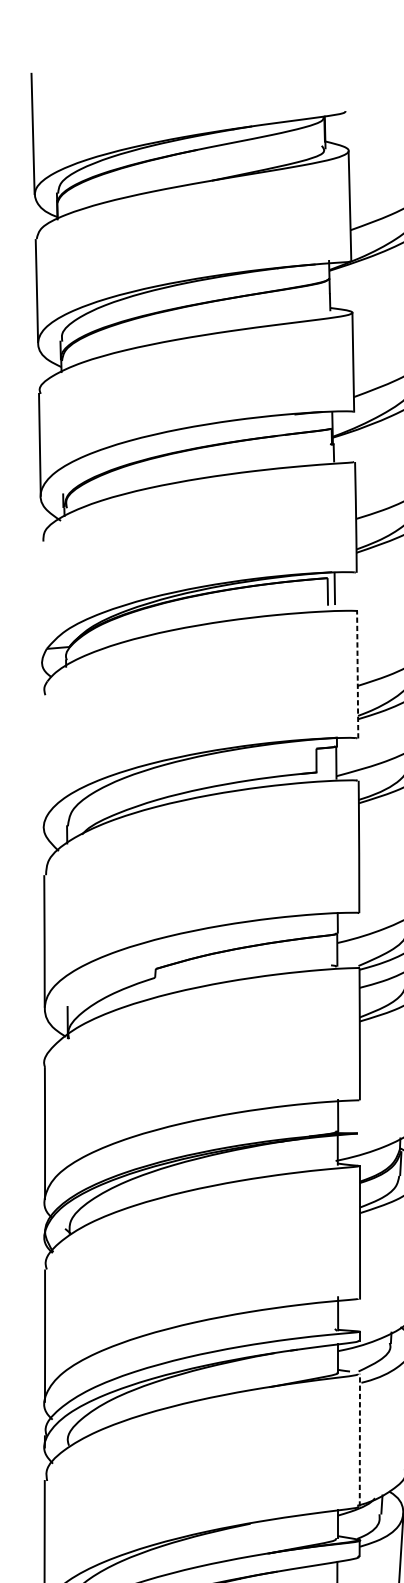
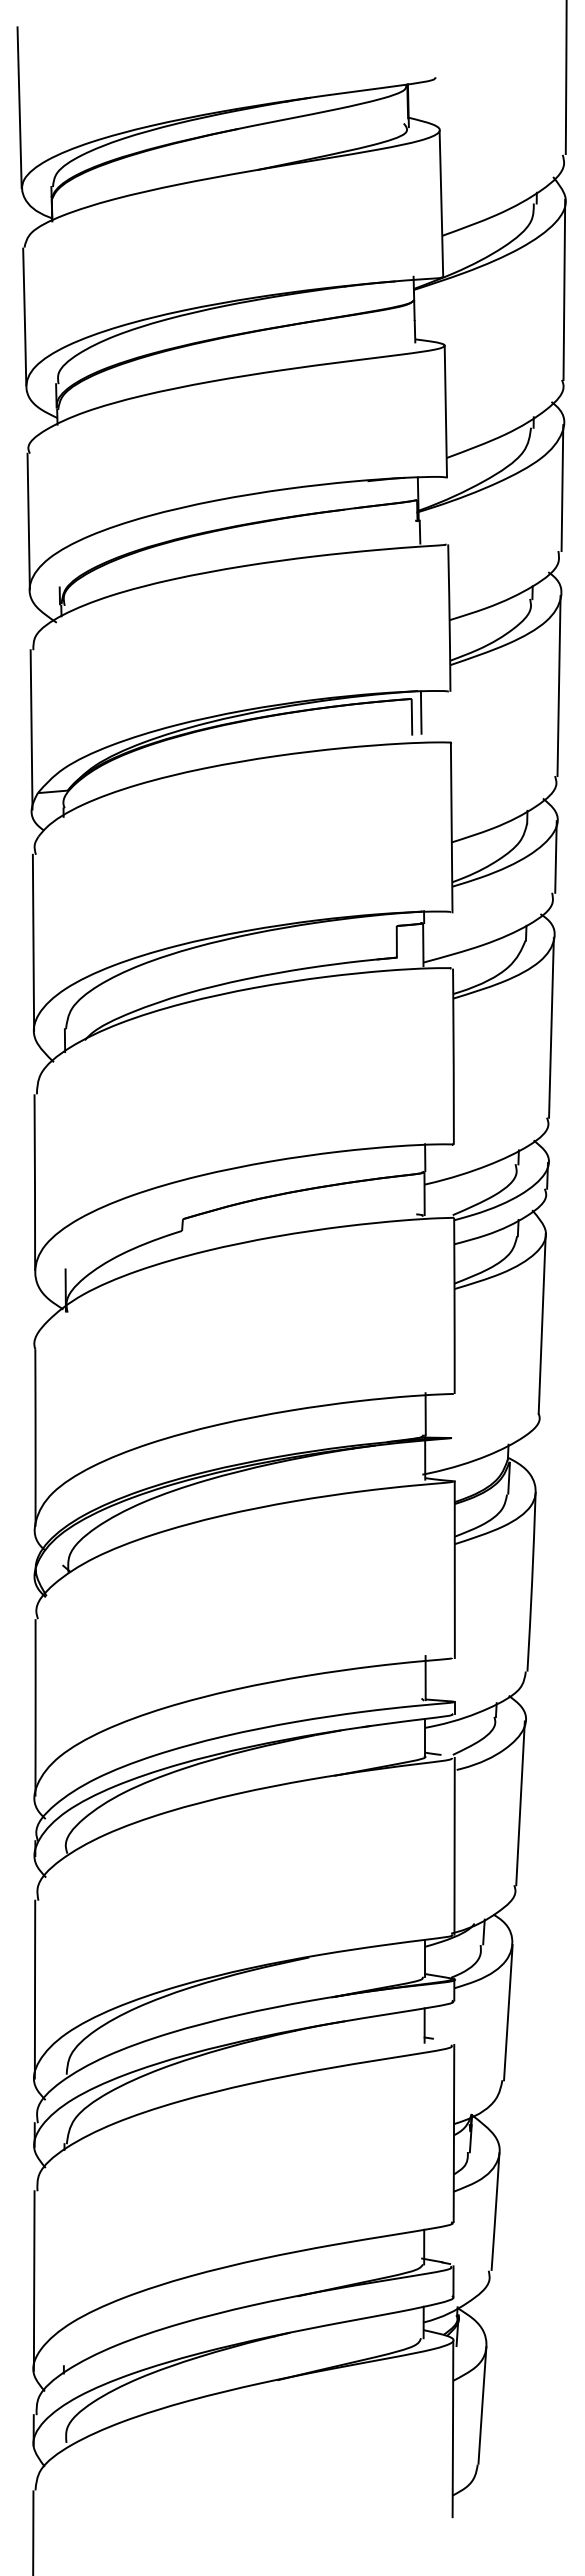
line: (41, 601) -> (31, 729), added
line: (357, 674) -> (451, 827), dashed -> solid
line: (43, 761) -> (33, 942), added
line: (359, 1439) -> (454, 1845), dashed -> solid

